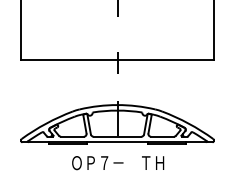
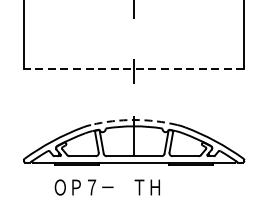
line: (116, 60) -> (133, 69), solid -> dashed
arc: (117, 105) -> (134, 120), solid -> dashed
text: (118, 163) -> (107, 187), moved

